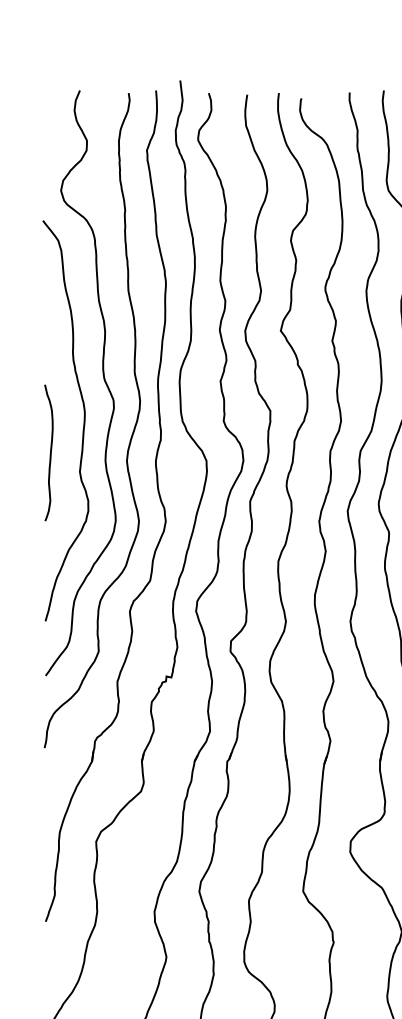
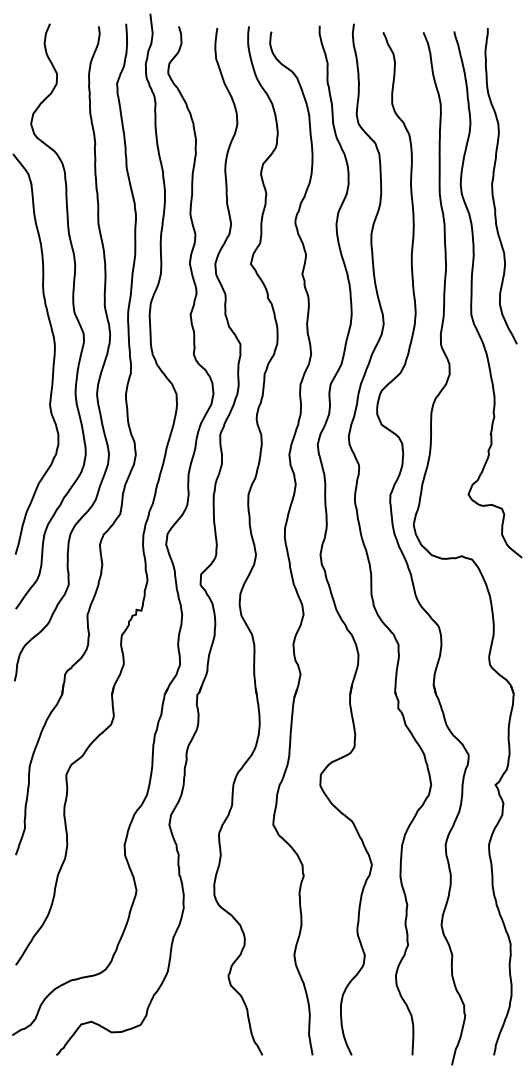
curve: (50, 453) -> (20, 386), removed

